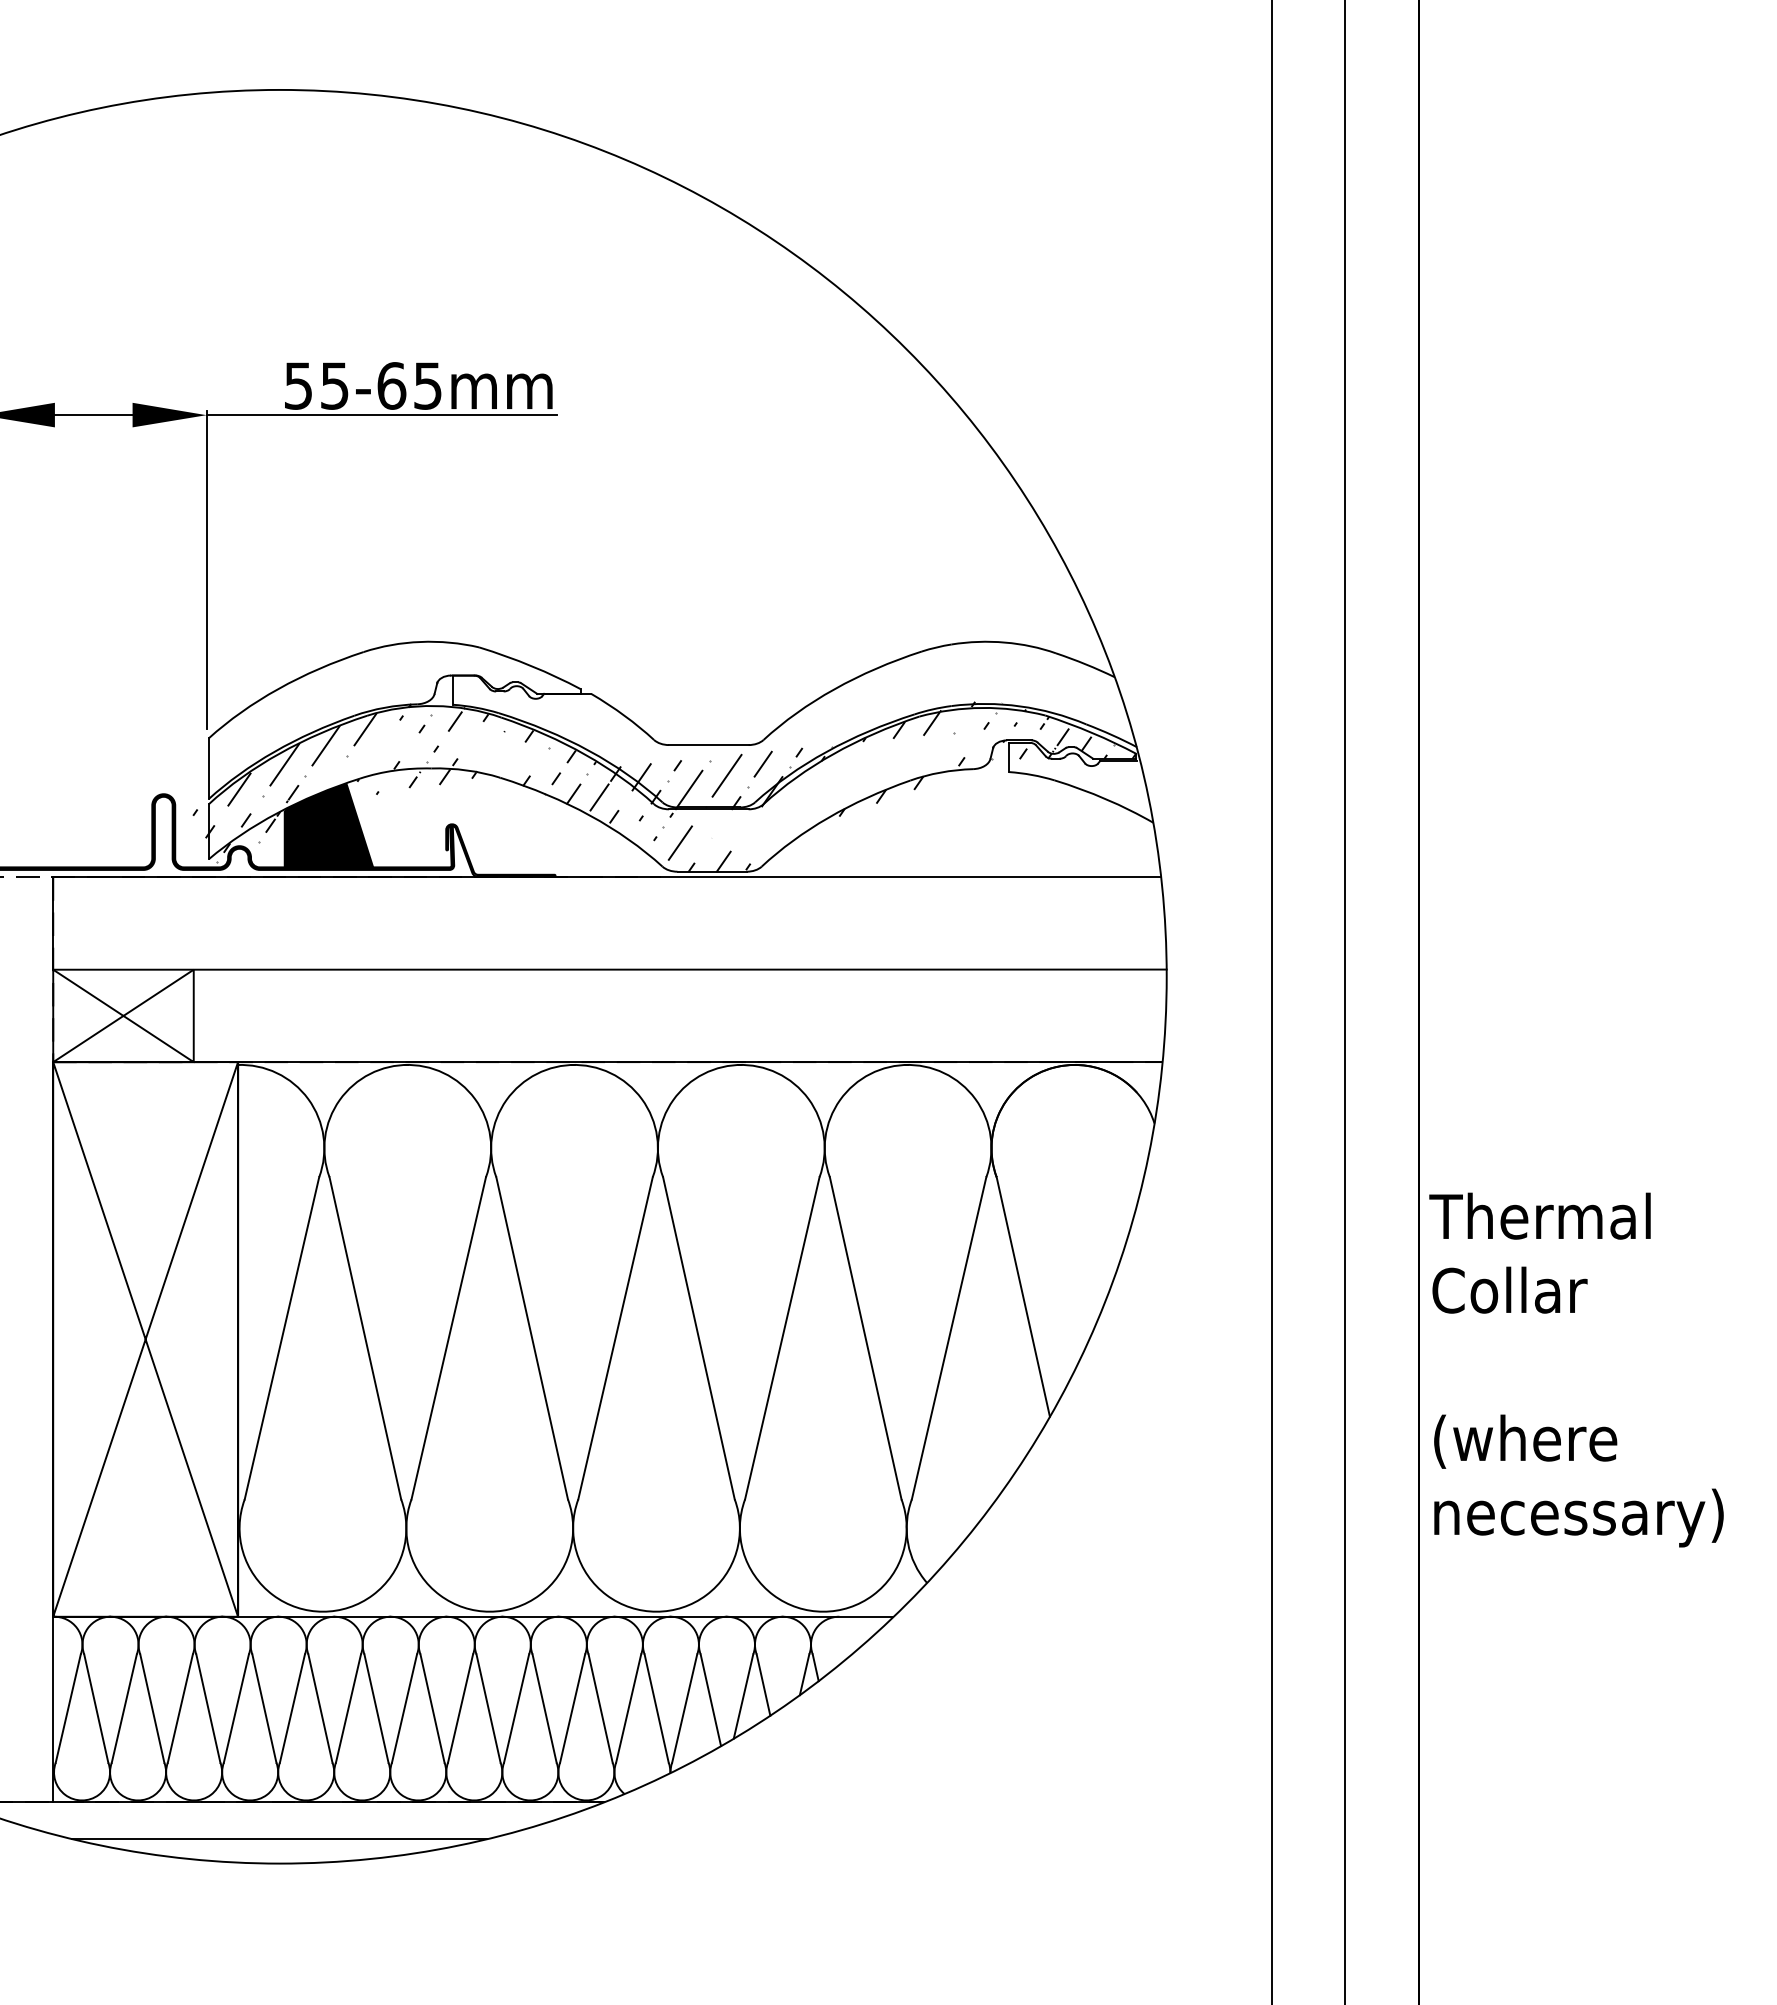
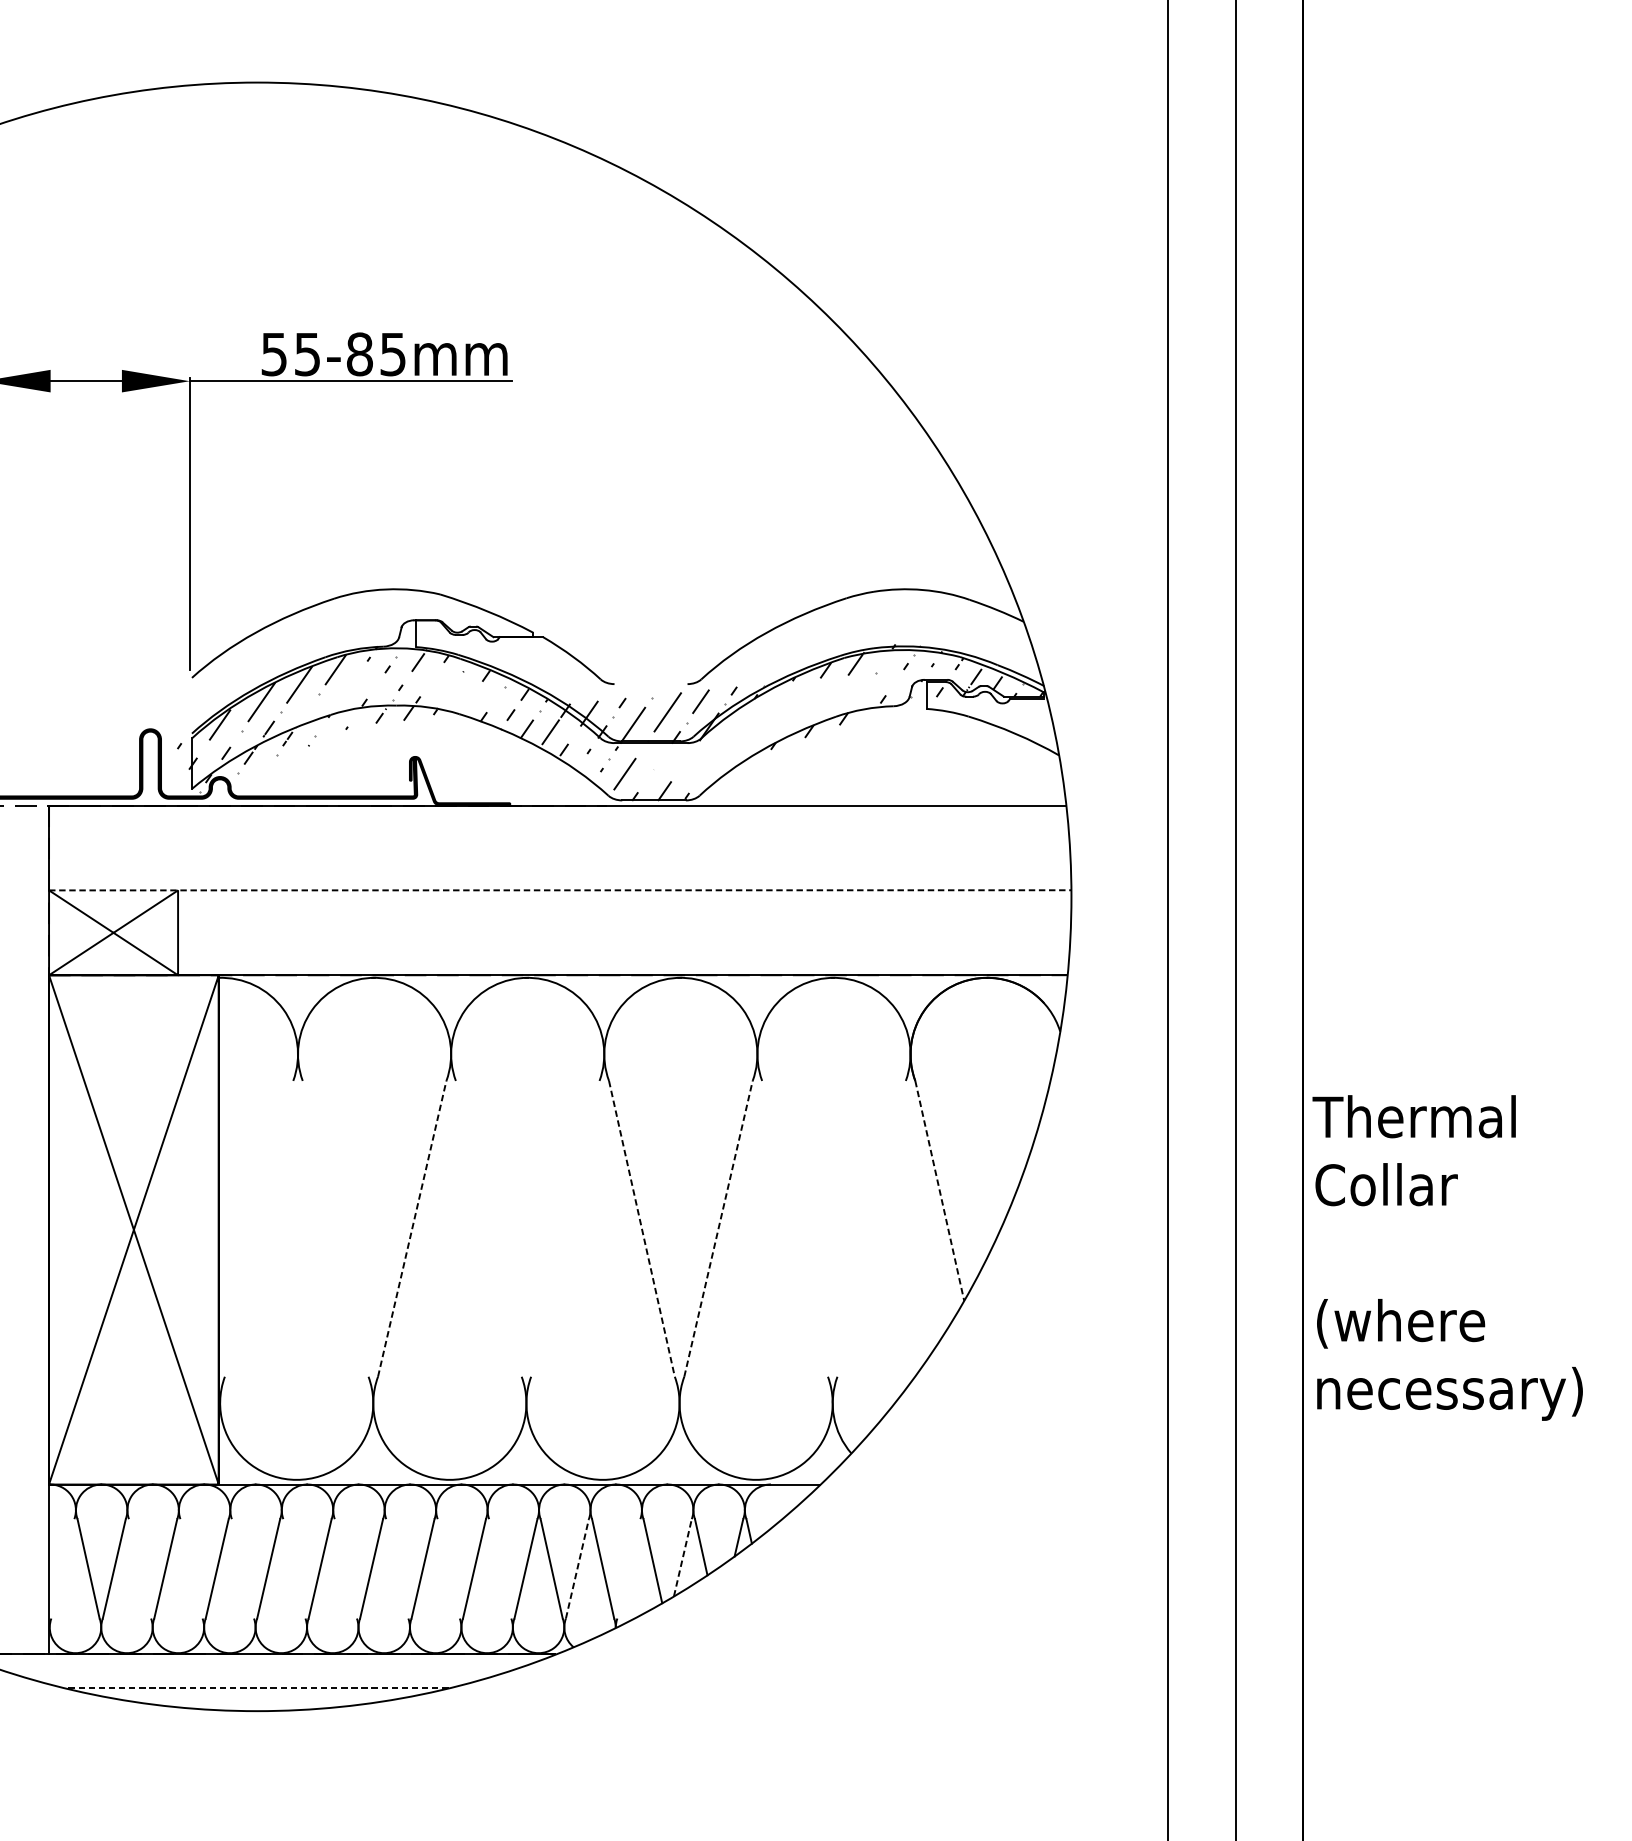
text: (391, 385) -> (359, 353), 55-65mm -> 55-85mm
line: (708, 745) -> (650, 684), removed
line: (208, 768) -> (191, 705), removed
fill: (328, 824) -> (301, 757), removed
line: (609, 969) -> (559, 890), solid -> dashed
line: (1023, 1296) -> (939, 1190), solid -> dashed
line: (448, 1337) -> (411, 1228), solid -> dashed
line: (782, 1337) -> (718, 1228), solid -> dashed
line: (281, 1338) -> (258, 1229), removed
line: (365, 1338) -> (335, 1229), removed
line: (531, 1338) -> (488, 1229), removed
line: (615, 1338) -> (565, 1229), removed
line: (699, 1338) -> (642, 1229), solid -> dashed
line: (865, 1338) -> (794, 1229), removed
line: (948, 1338) -> (871, 1229), removed
line: (743, 1696) -> (682, 1557), solid -> dashed
line: (67, 1708) -> (62, 1568), removed
line: (152, 1708) -> (140, 1568), removed
line: (208, 1708) -> (191, 1568), removed
line: (264, 1708) -> (243, 1568), removed
line: (320, 1708) -> (294, 1568), removed
line: (376, 1708) -> (345, 1568), removed
line: (432, 1708) -> (397, 1568), removed
line: (488, 1708) -> (448, 1568), removed
line: (544, 1708) -> (500, 1568), removed
line: (628, 1708) -> (577, 1568), solid -> dashed
line: (684, 1708) -> (628, 1568), removed
line: (279, 1838) -> (256, 1688), solid -> dashed

